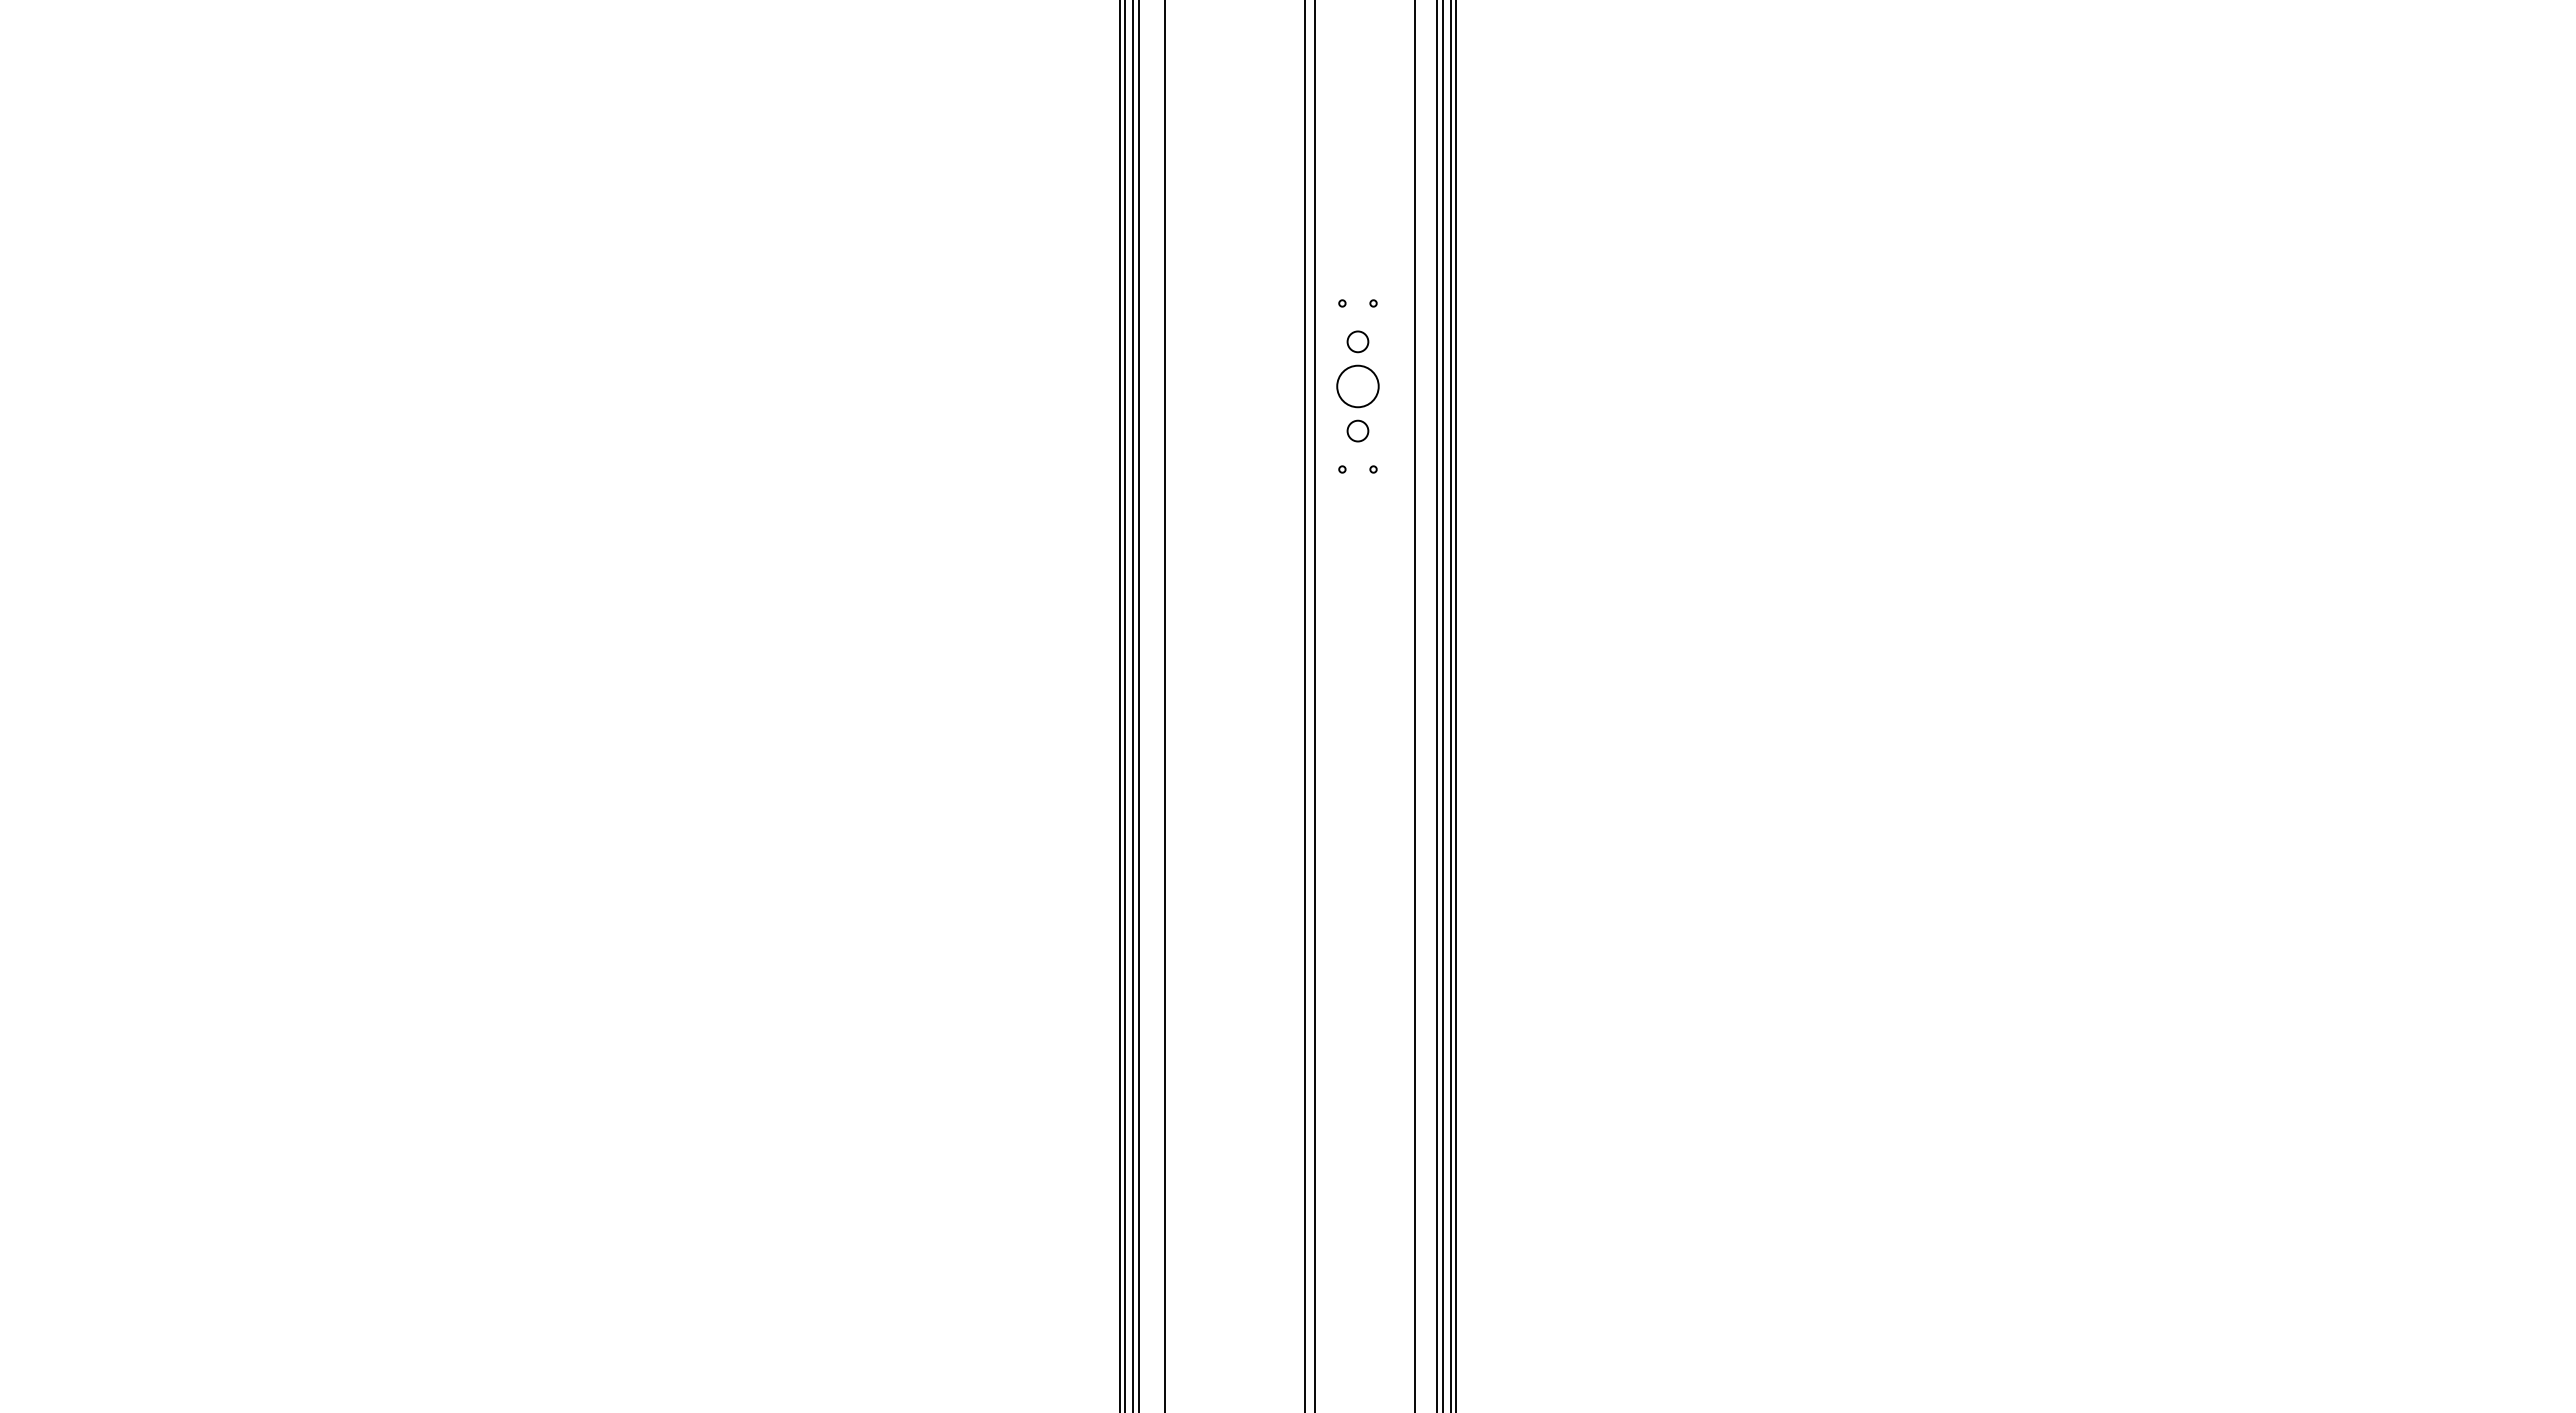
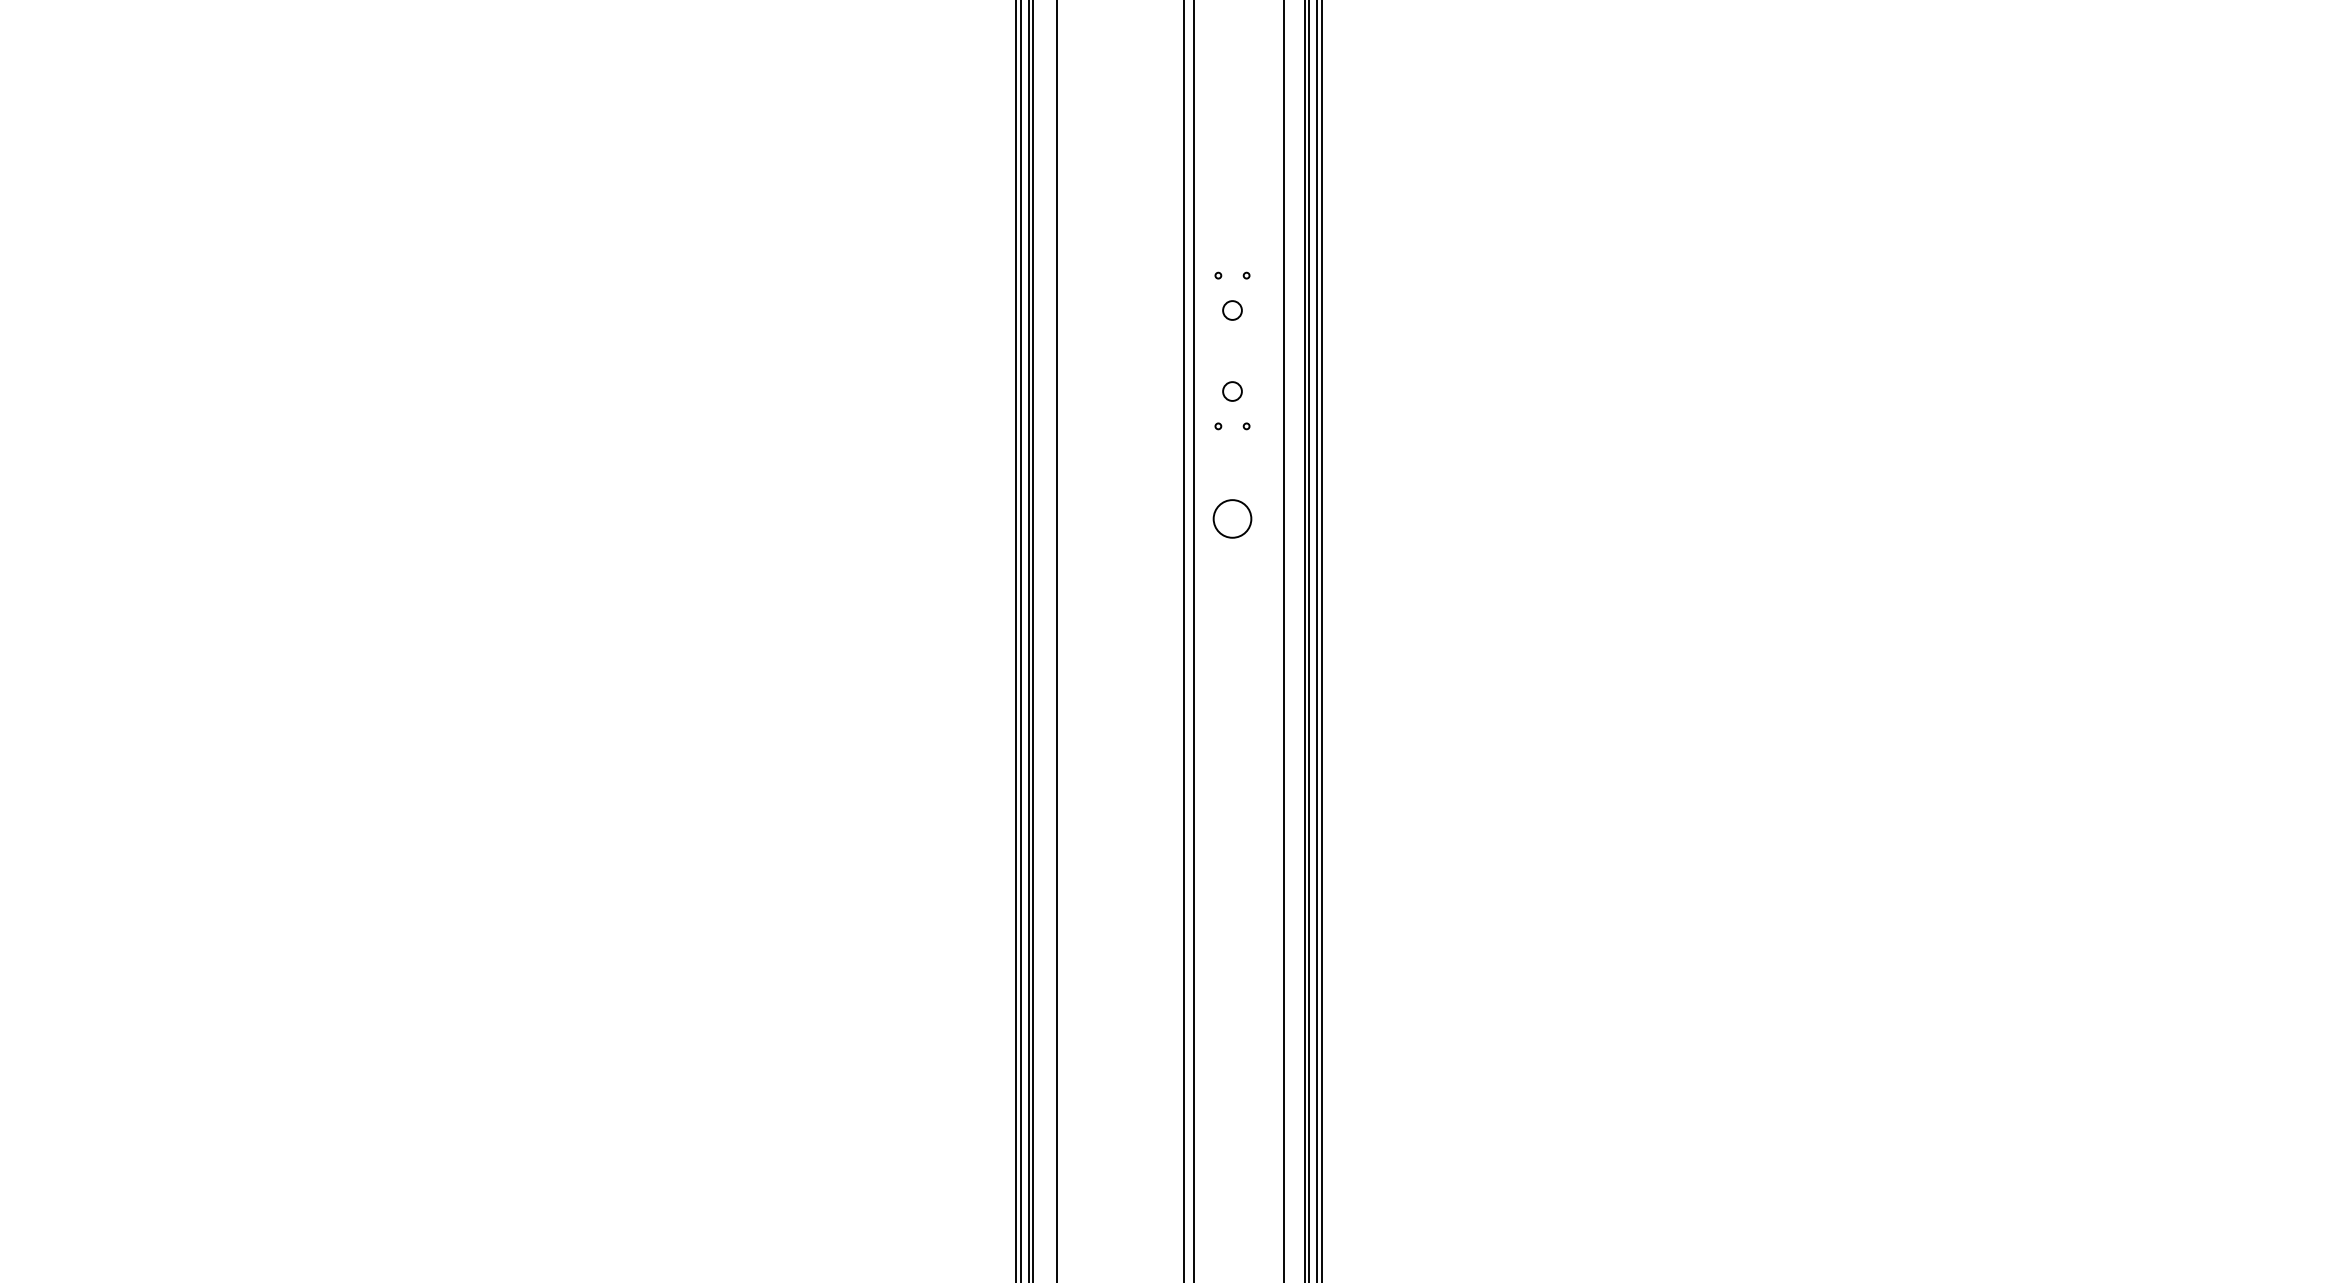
circle: (1357, 386) -> (1232, 518), moved

